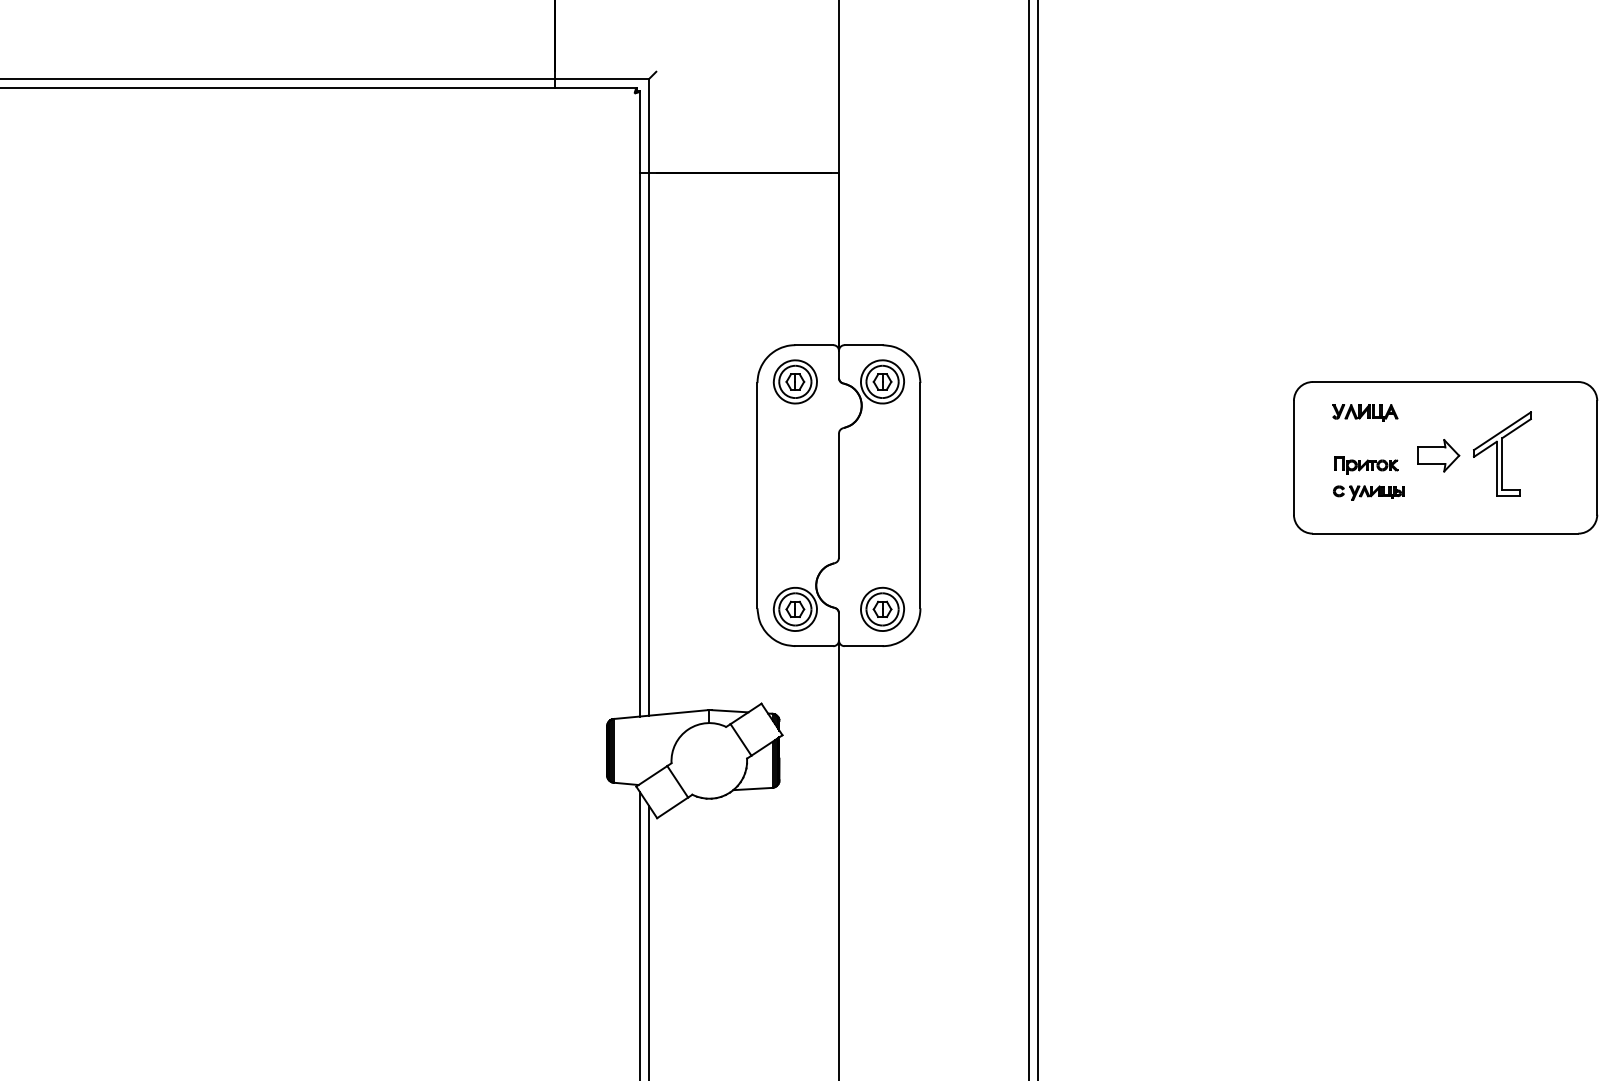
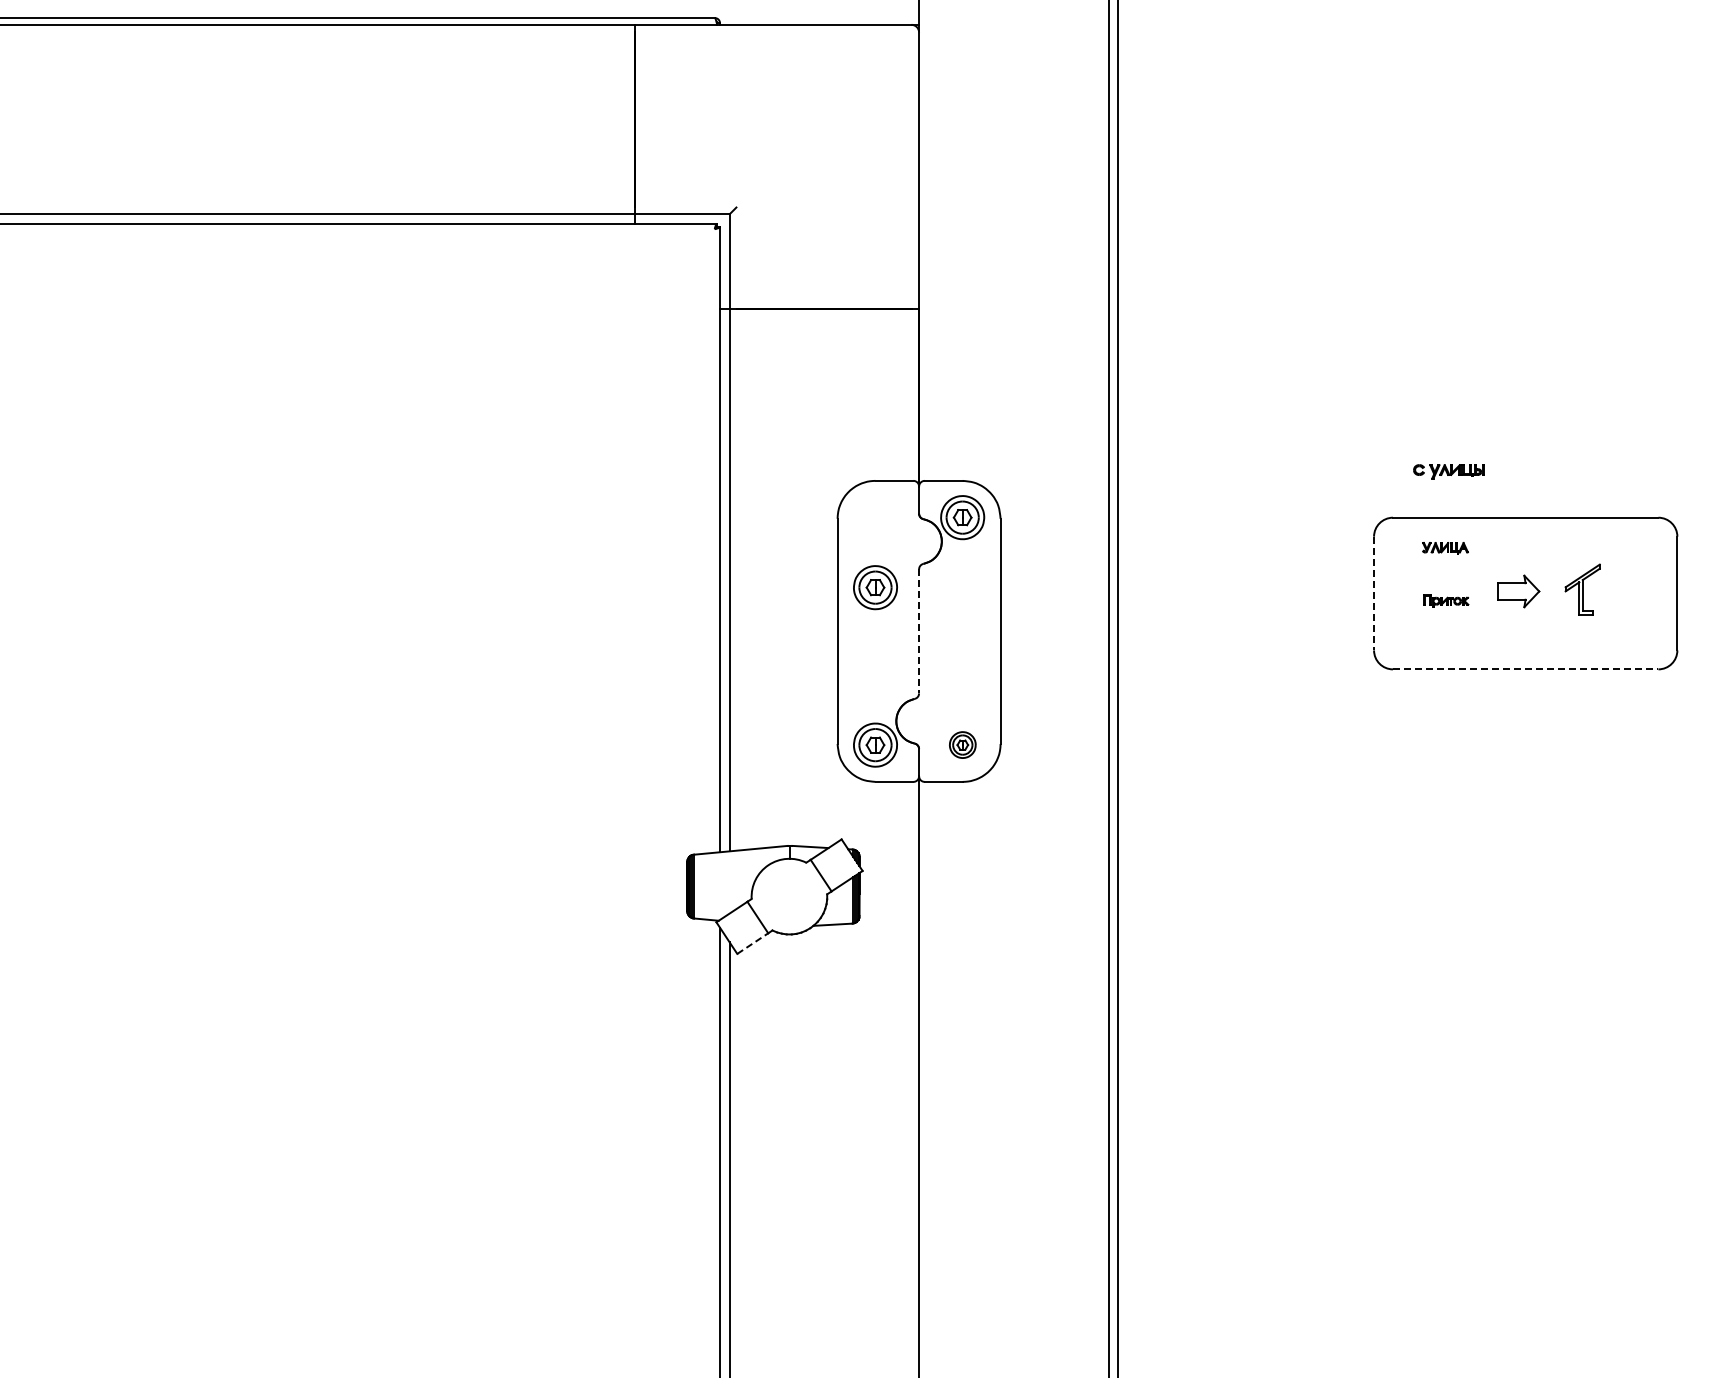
part: (795, 381) -> (875, 587), moved
part: (1365, 411) -> (1445, 547), size x0.7
part: (1502, 453) -> (1582, 589), size x0.6
line: (1294, 457) -> (1374, 593), solid -> dashed
part: (1366, 465) -> (1446, 601), size x0.7
part: (1368, 492) -> (1448, 471), moved
line: (839, 495) -> (919, 631), solid -> dashed
line: (1445, 533) -> (1525, 669), solid -> dashed
part: (882, 608) -> (962, 744), size x0.6
line: (672, 807) -> (752, 943), solid -> dashed

